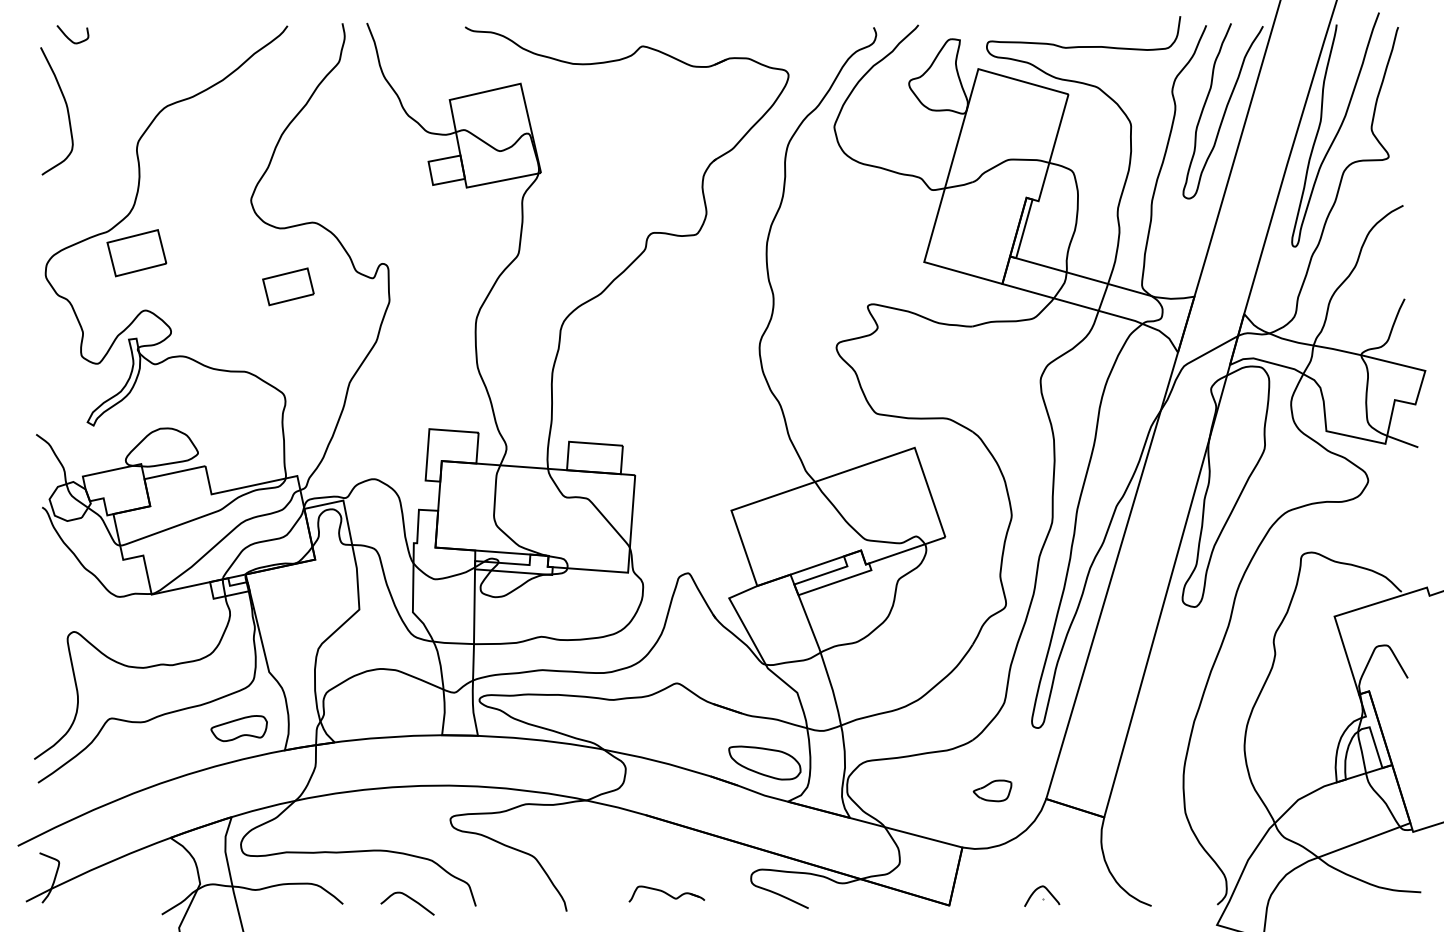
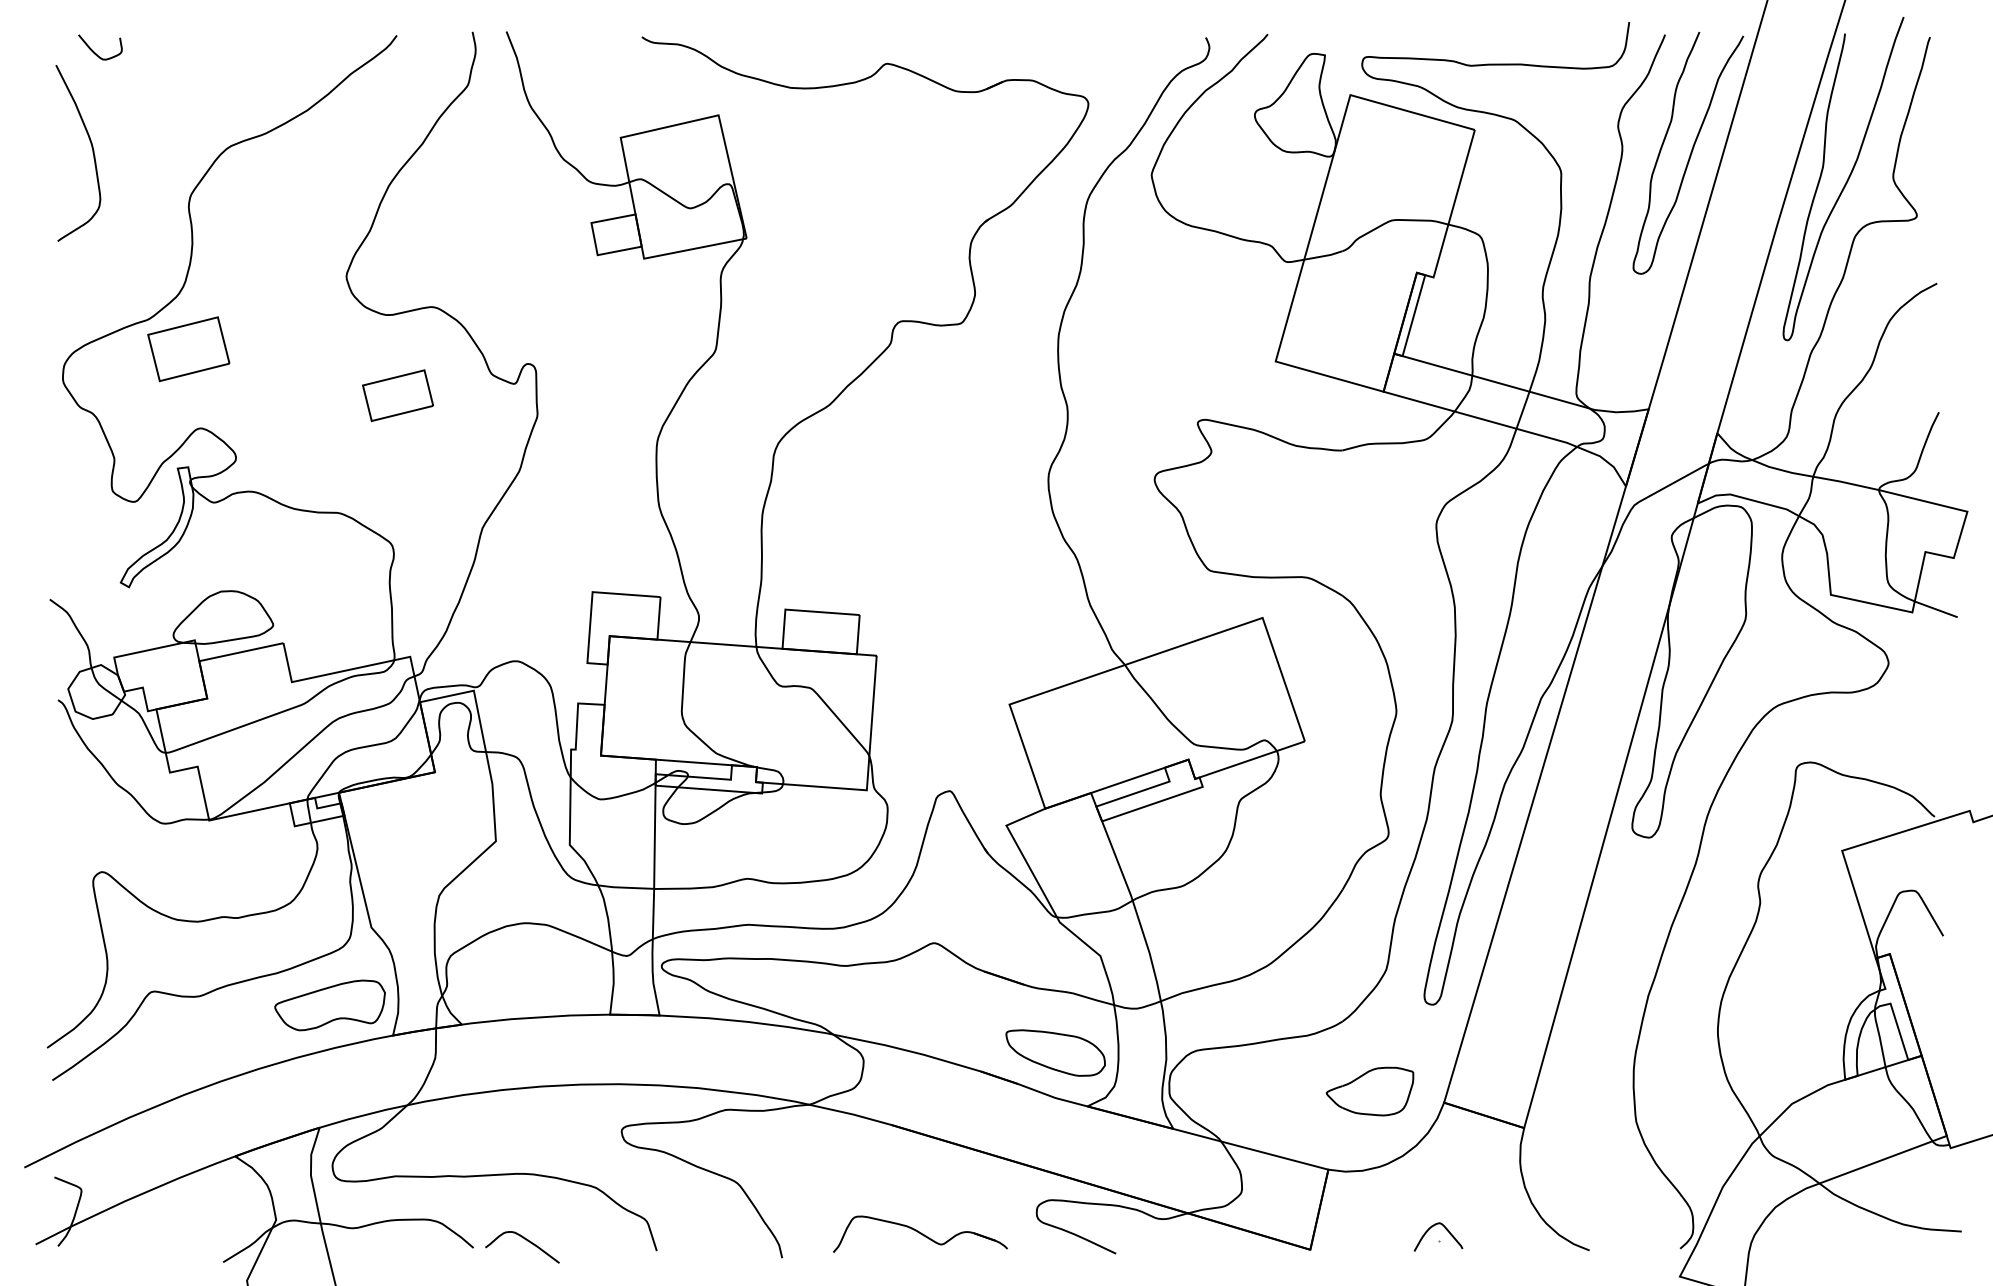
part: (238, 728) -> (329, 1005), size x1.43
part: (992, 790) -> (1369, 1091), size x1.67
part: (666, 893) -> (920, 1233), size x1.67
curve: (411, 899) -> (527, 1241), moved

